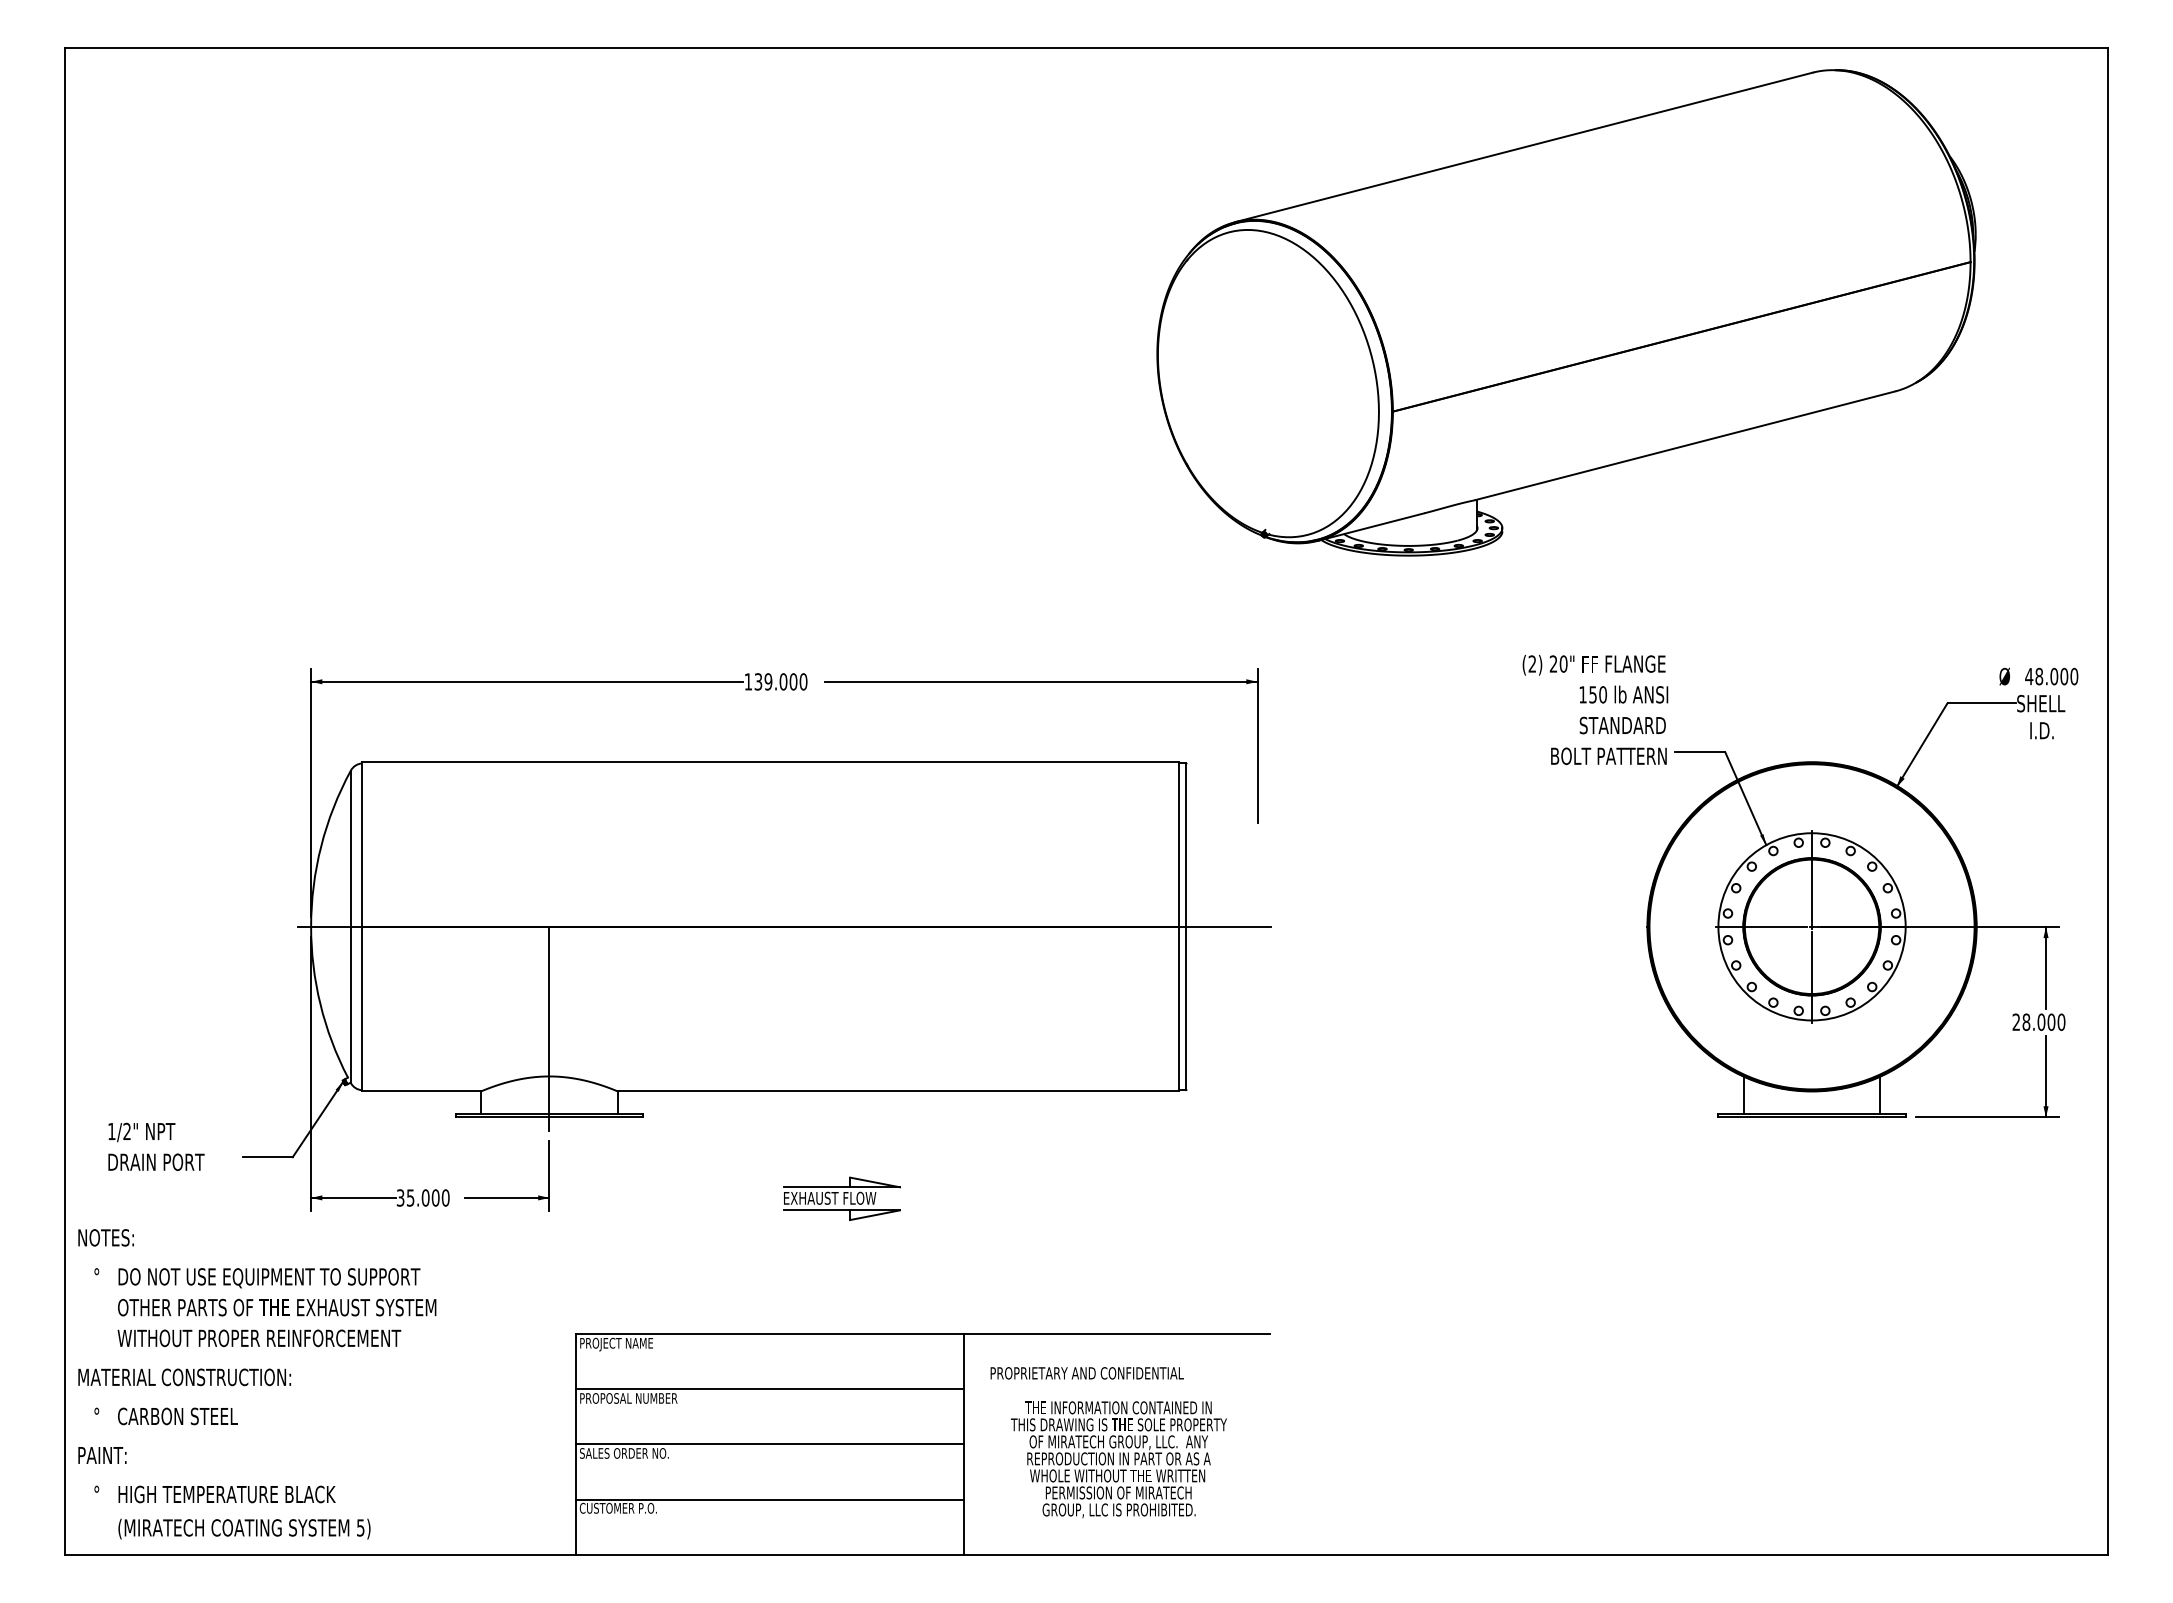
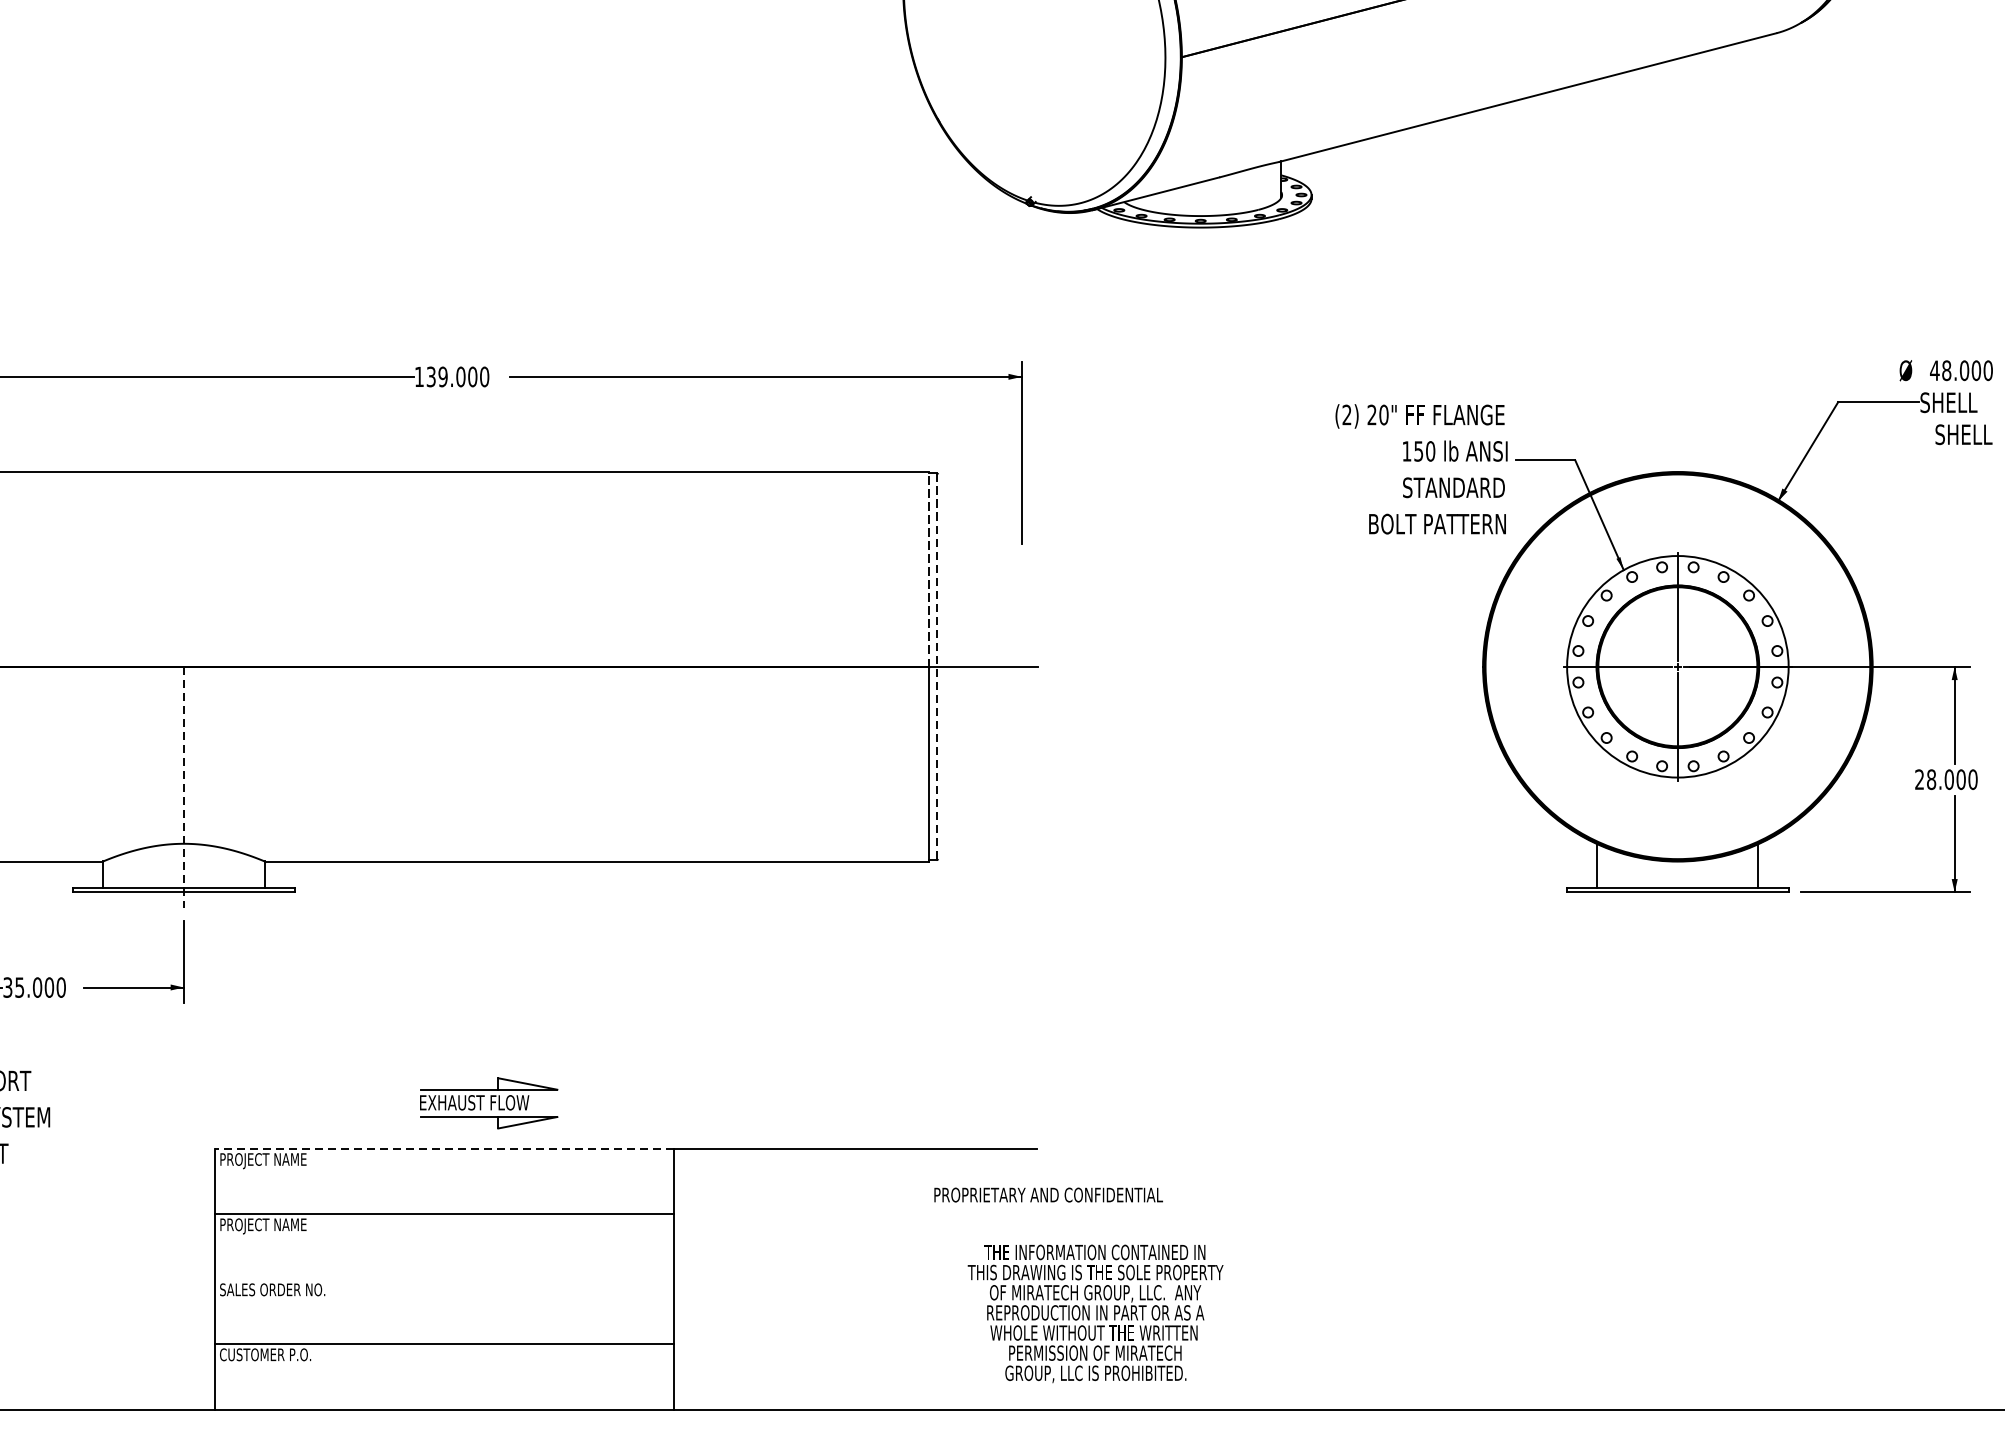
text: (1595, 709) -> (1421, 468), moved
text: (2053, 730) -> (1963, 434), I.D. -> SHELL
line: (1179, 844) -> (929, 569), solid -> dashed
line: (1185, 927) -> (936, 667), solid -> dashed
line: (549, 1029) -> (184, 788), solid -> dashed
part: (841, 1198) -> (488, 1102), moved
line: (769, 1334) -> (444, 1149), solid -> dashed
text: (1086, 1373) -> (1047, 1195), moved
text: (638, 1399) -> (289, 1226), PROPOSAL NUMBER -> PROJECT NAME
line: (769, 1444) -> (444, 1279), removed
text: (1118, 1459) -> (1095, 1313), moved

